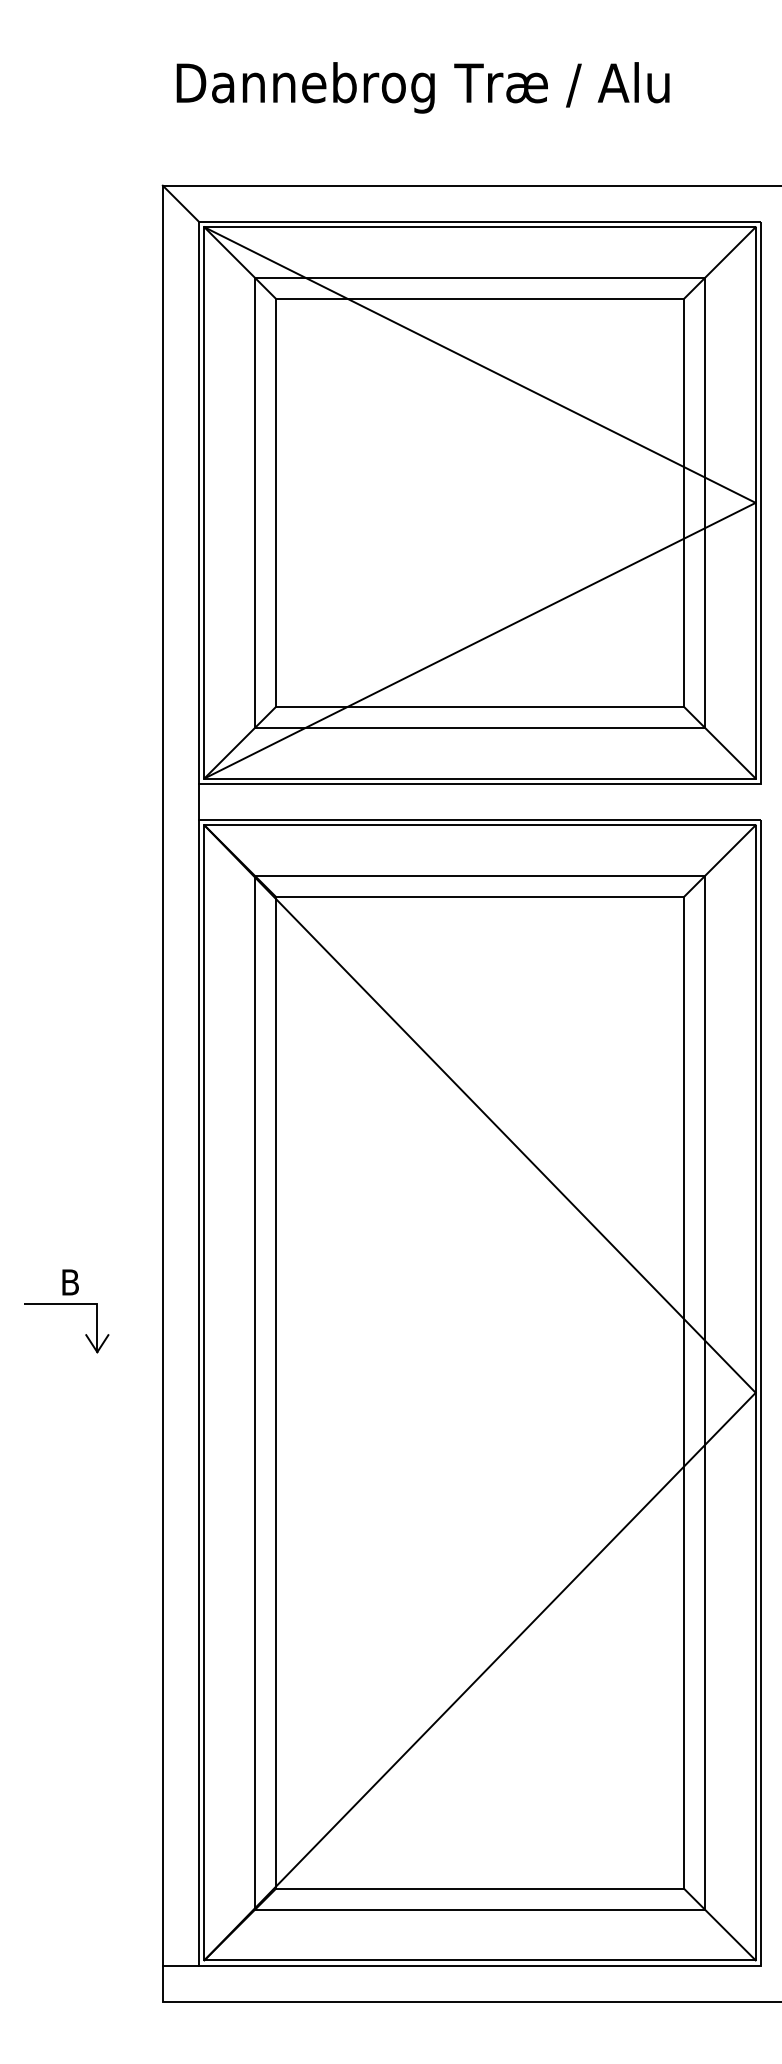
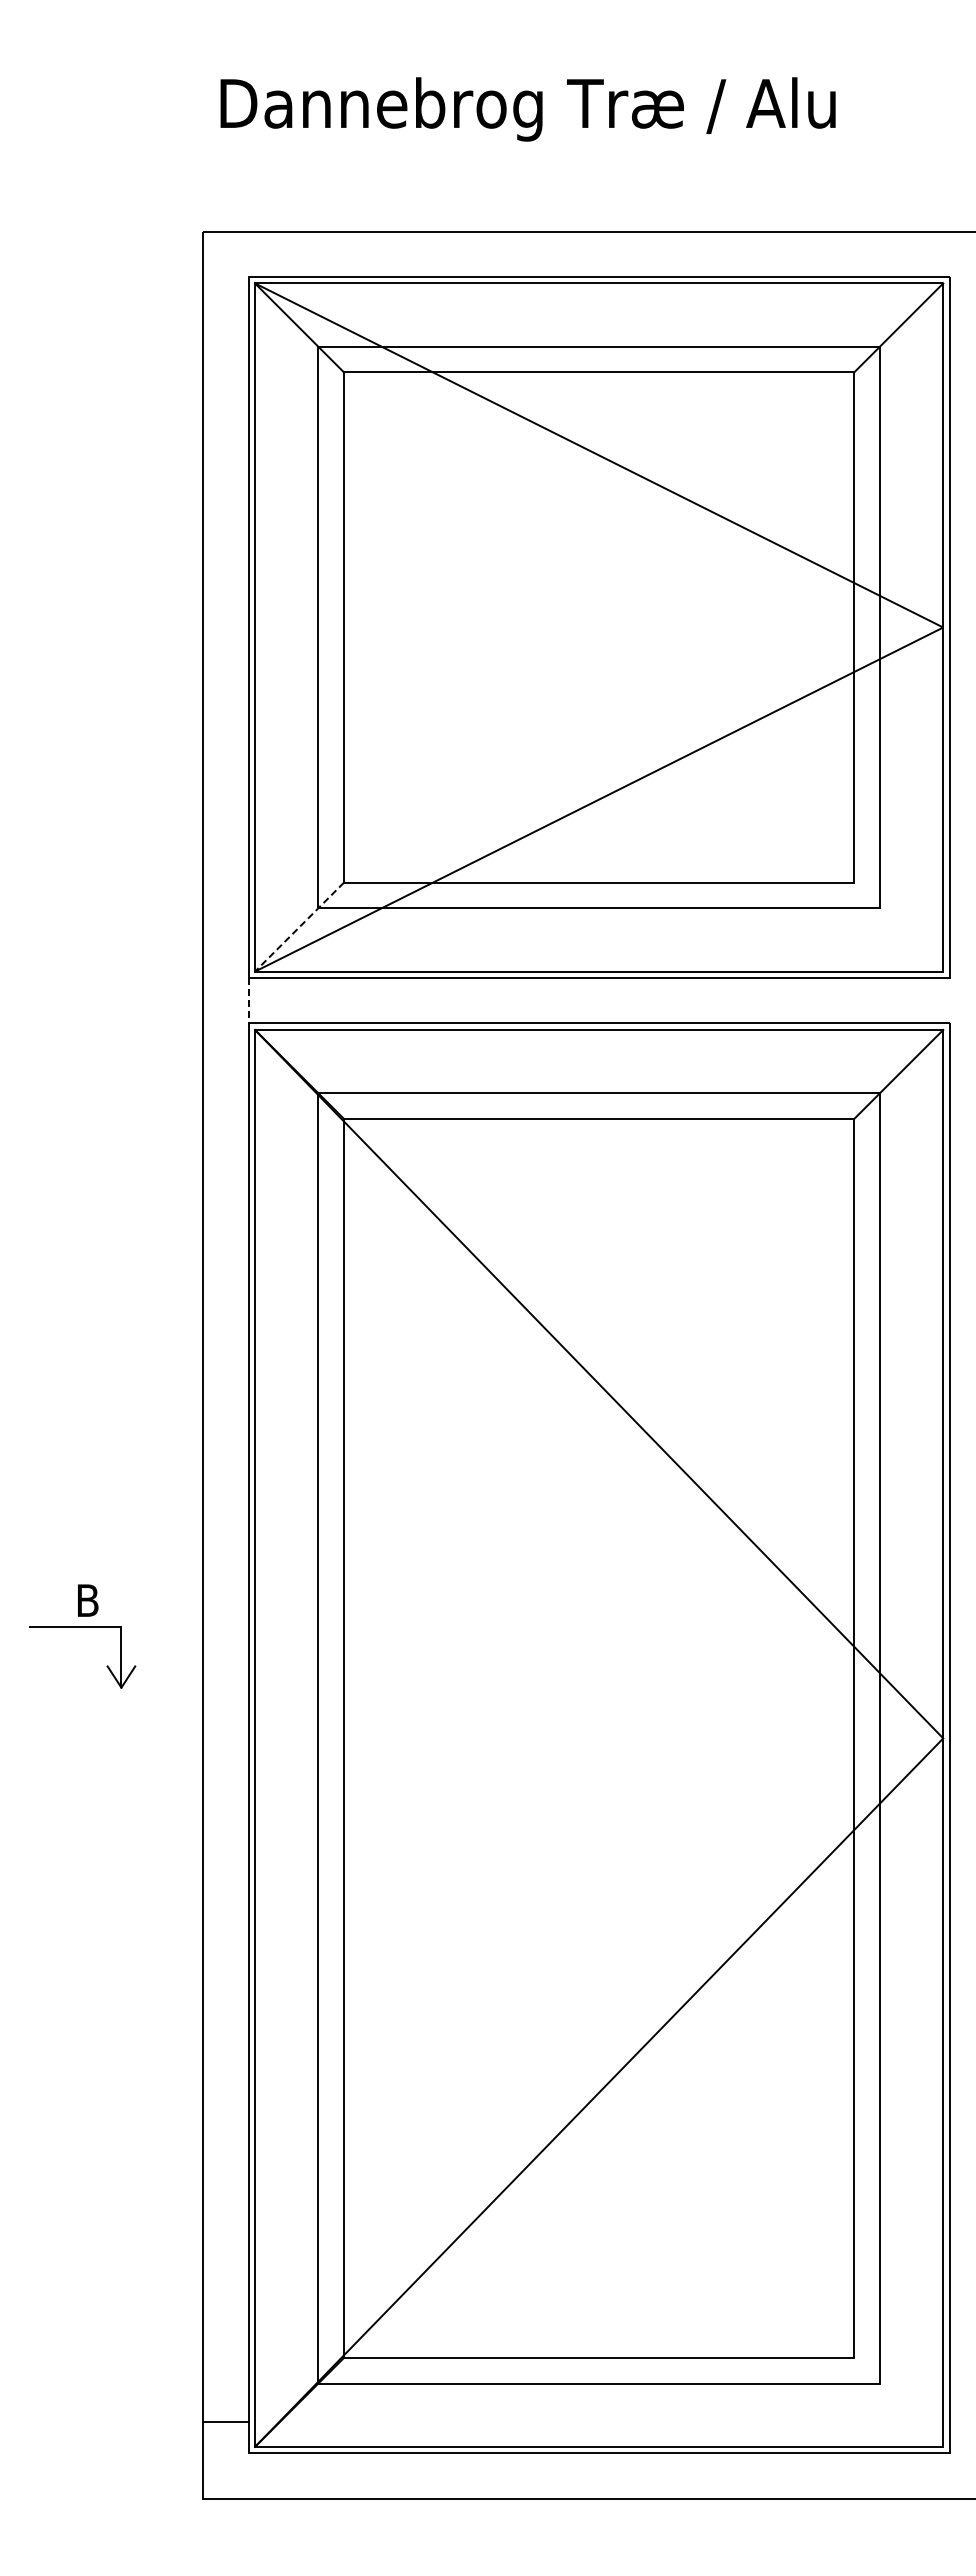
line: (180, 203) -> (225, 253), removed
line: (719, 742) -> (898, 926), removed
line: (239, 743) -> (299, 927), solid -> dashed
line: (199, 801) -> (248, 1000), solid -> dashed
line: (719, 1924) -> (898, 2401), removed
line: (180, 1965) -> (225, 2422), moved

